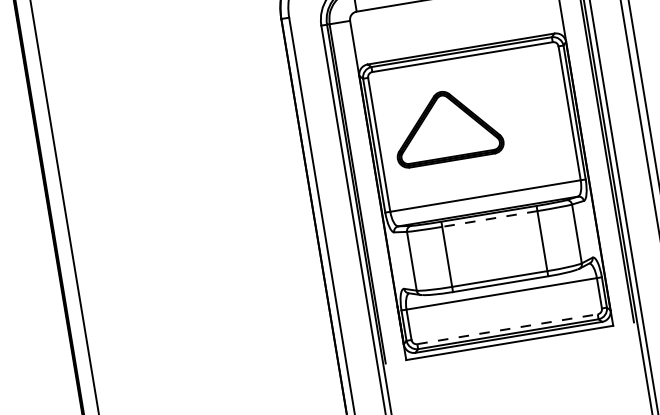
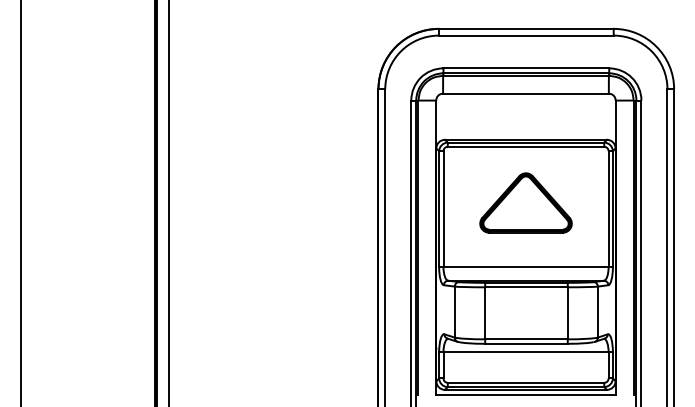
part: (445, 125) -> (525, 202), moved
line: (488, 219) -> (525, 287), dashed -> solid
line: (508, 328) -> (526, 382), dashed -> solid

